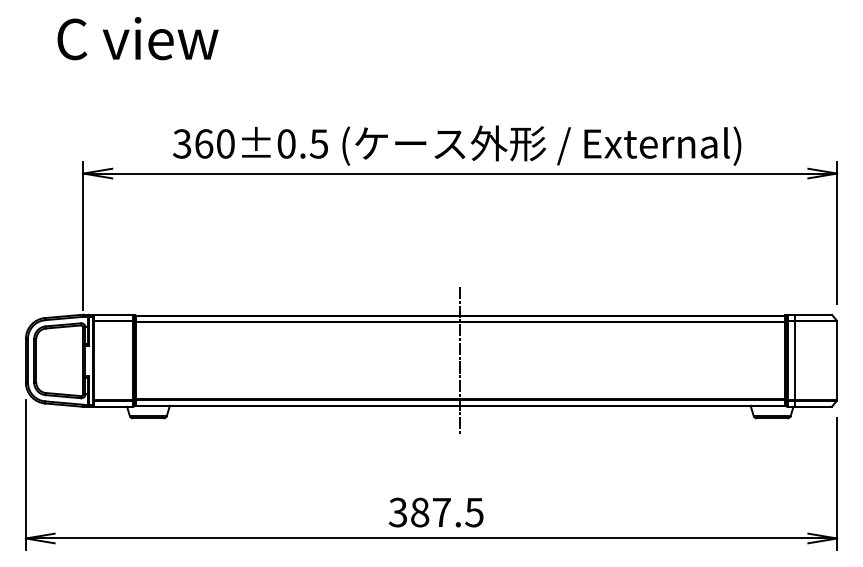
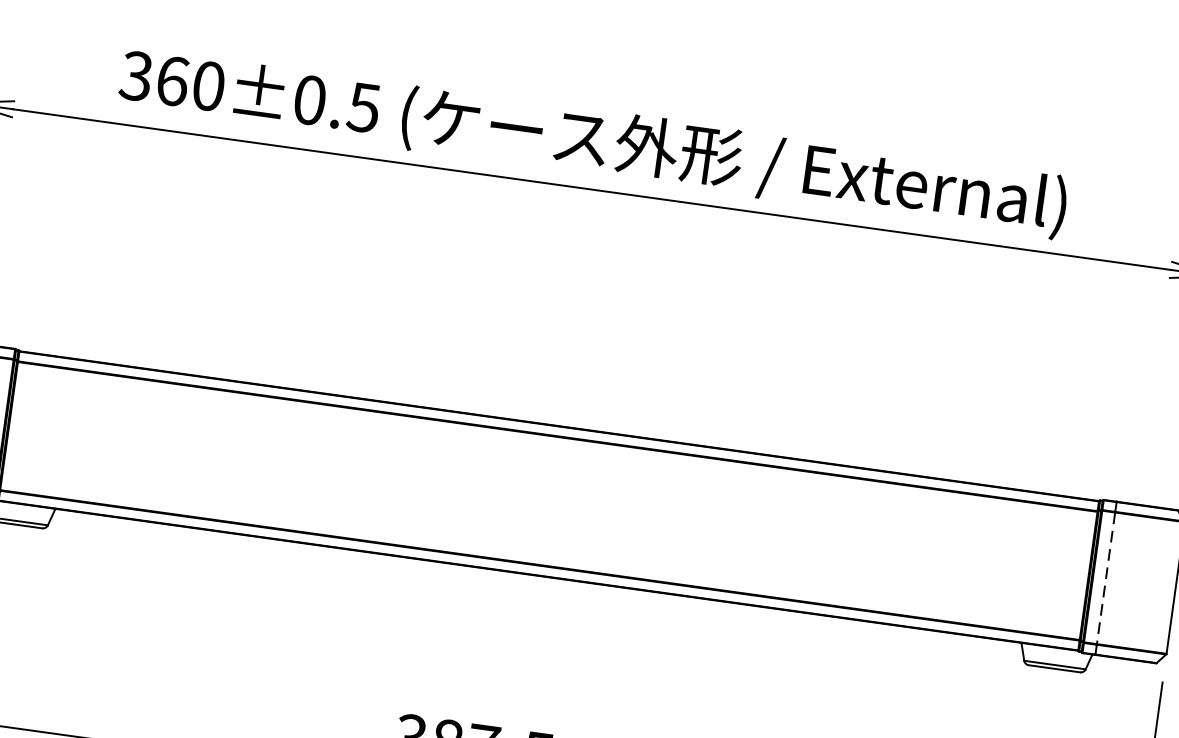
line: (460, 360) -> (549, 500), removed
line: (795, 360) -> (1106, 577), solid -> dashed

